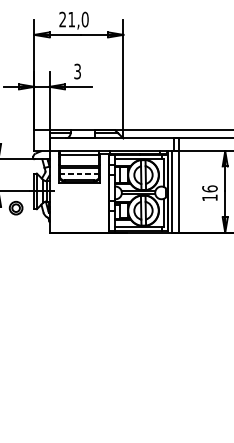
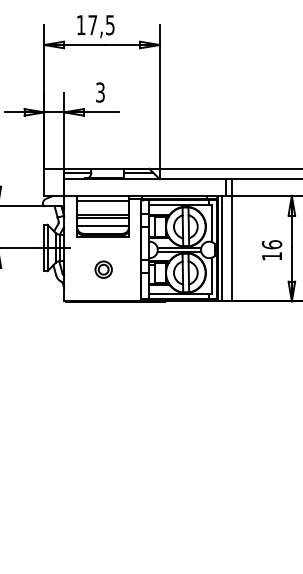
text: (73, 19) -> (95, 25), 21,0 -> 17,5
line: (79, 174) -> (103, 225), dashed -> solid
part: (15, 208) -> (103, 269), moved

